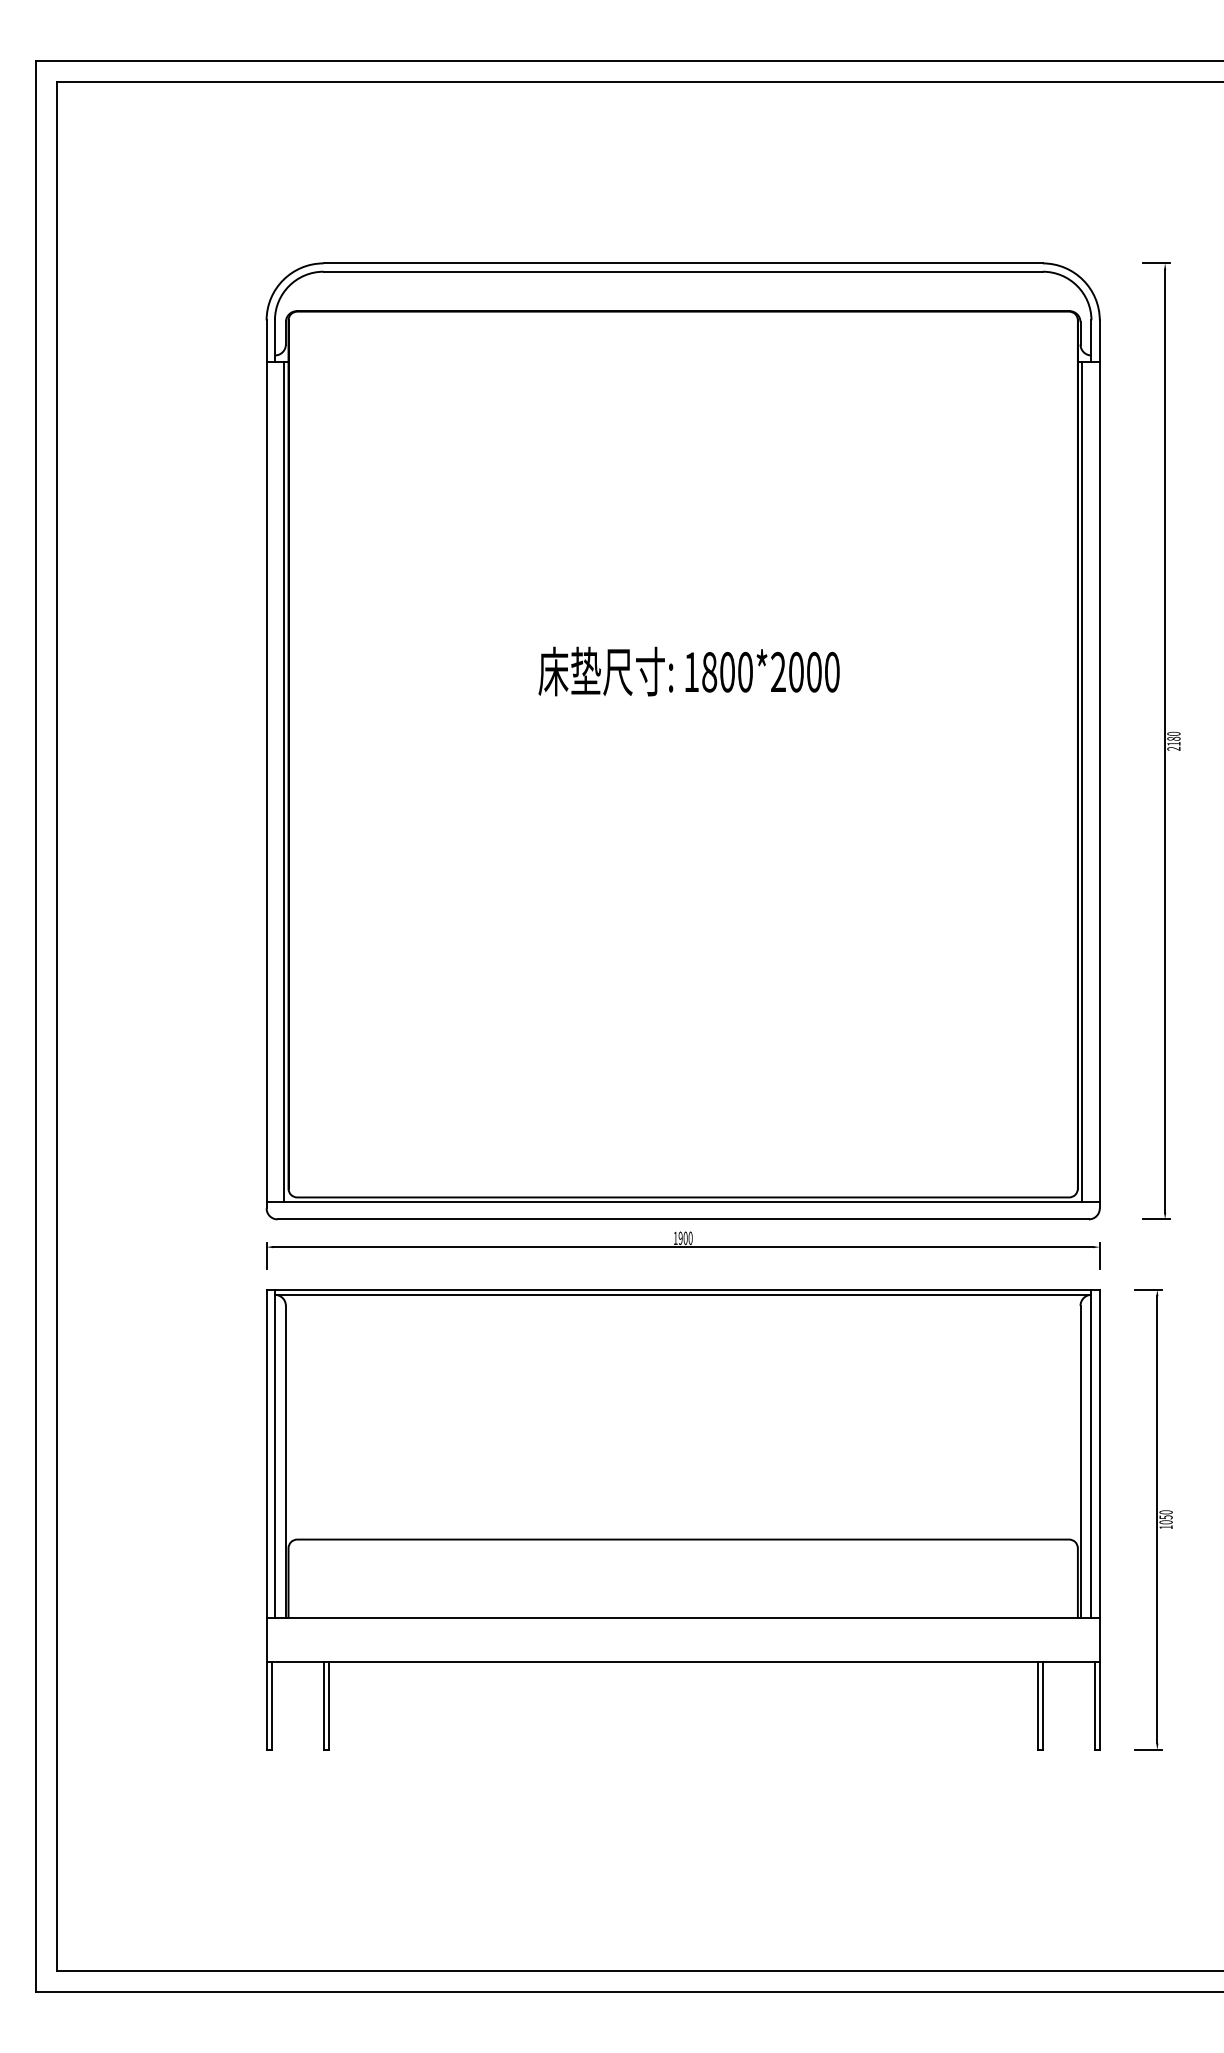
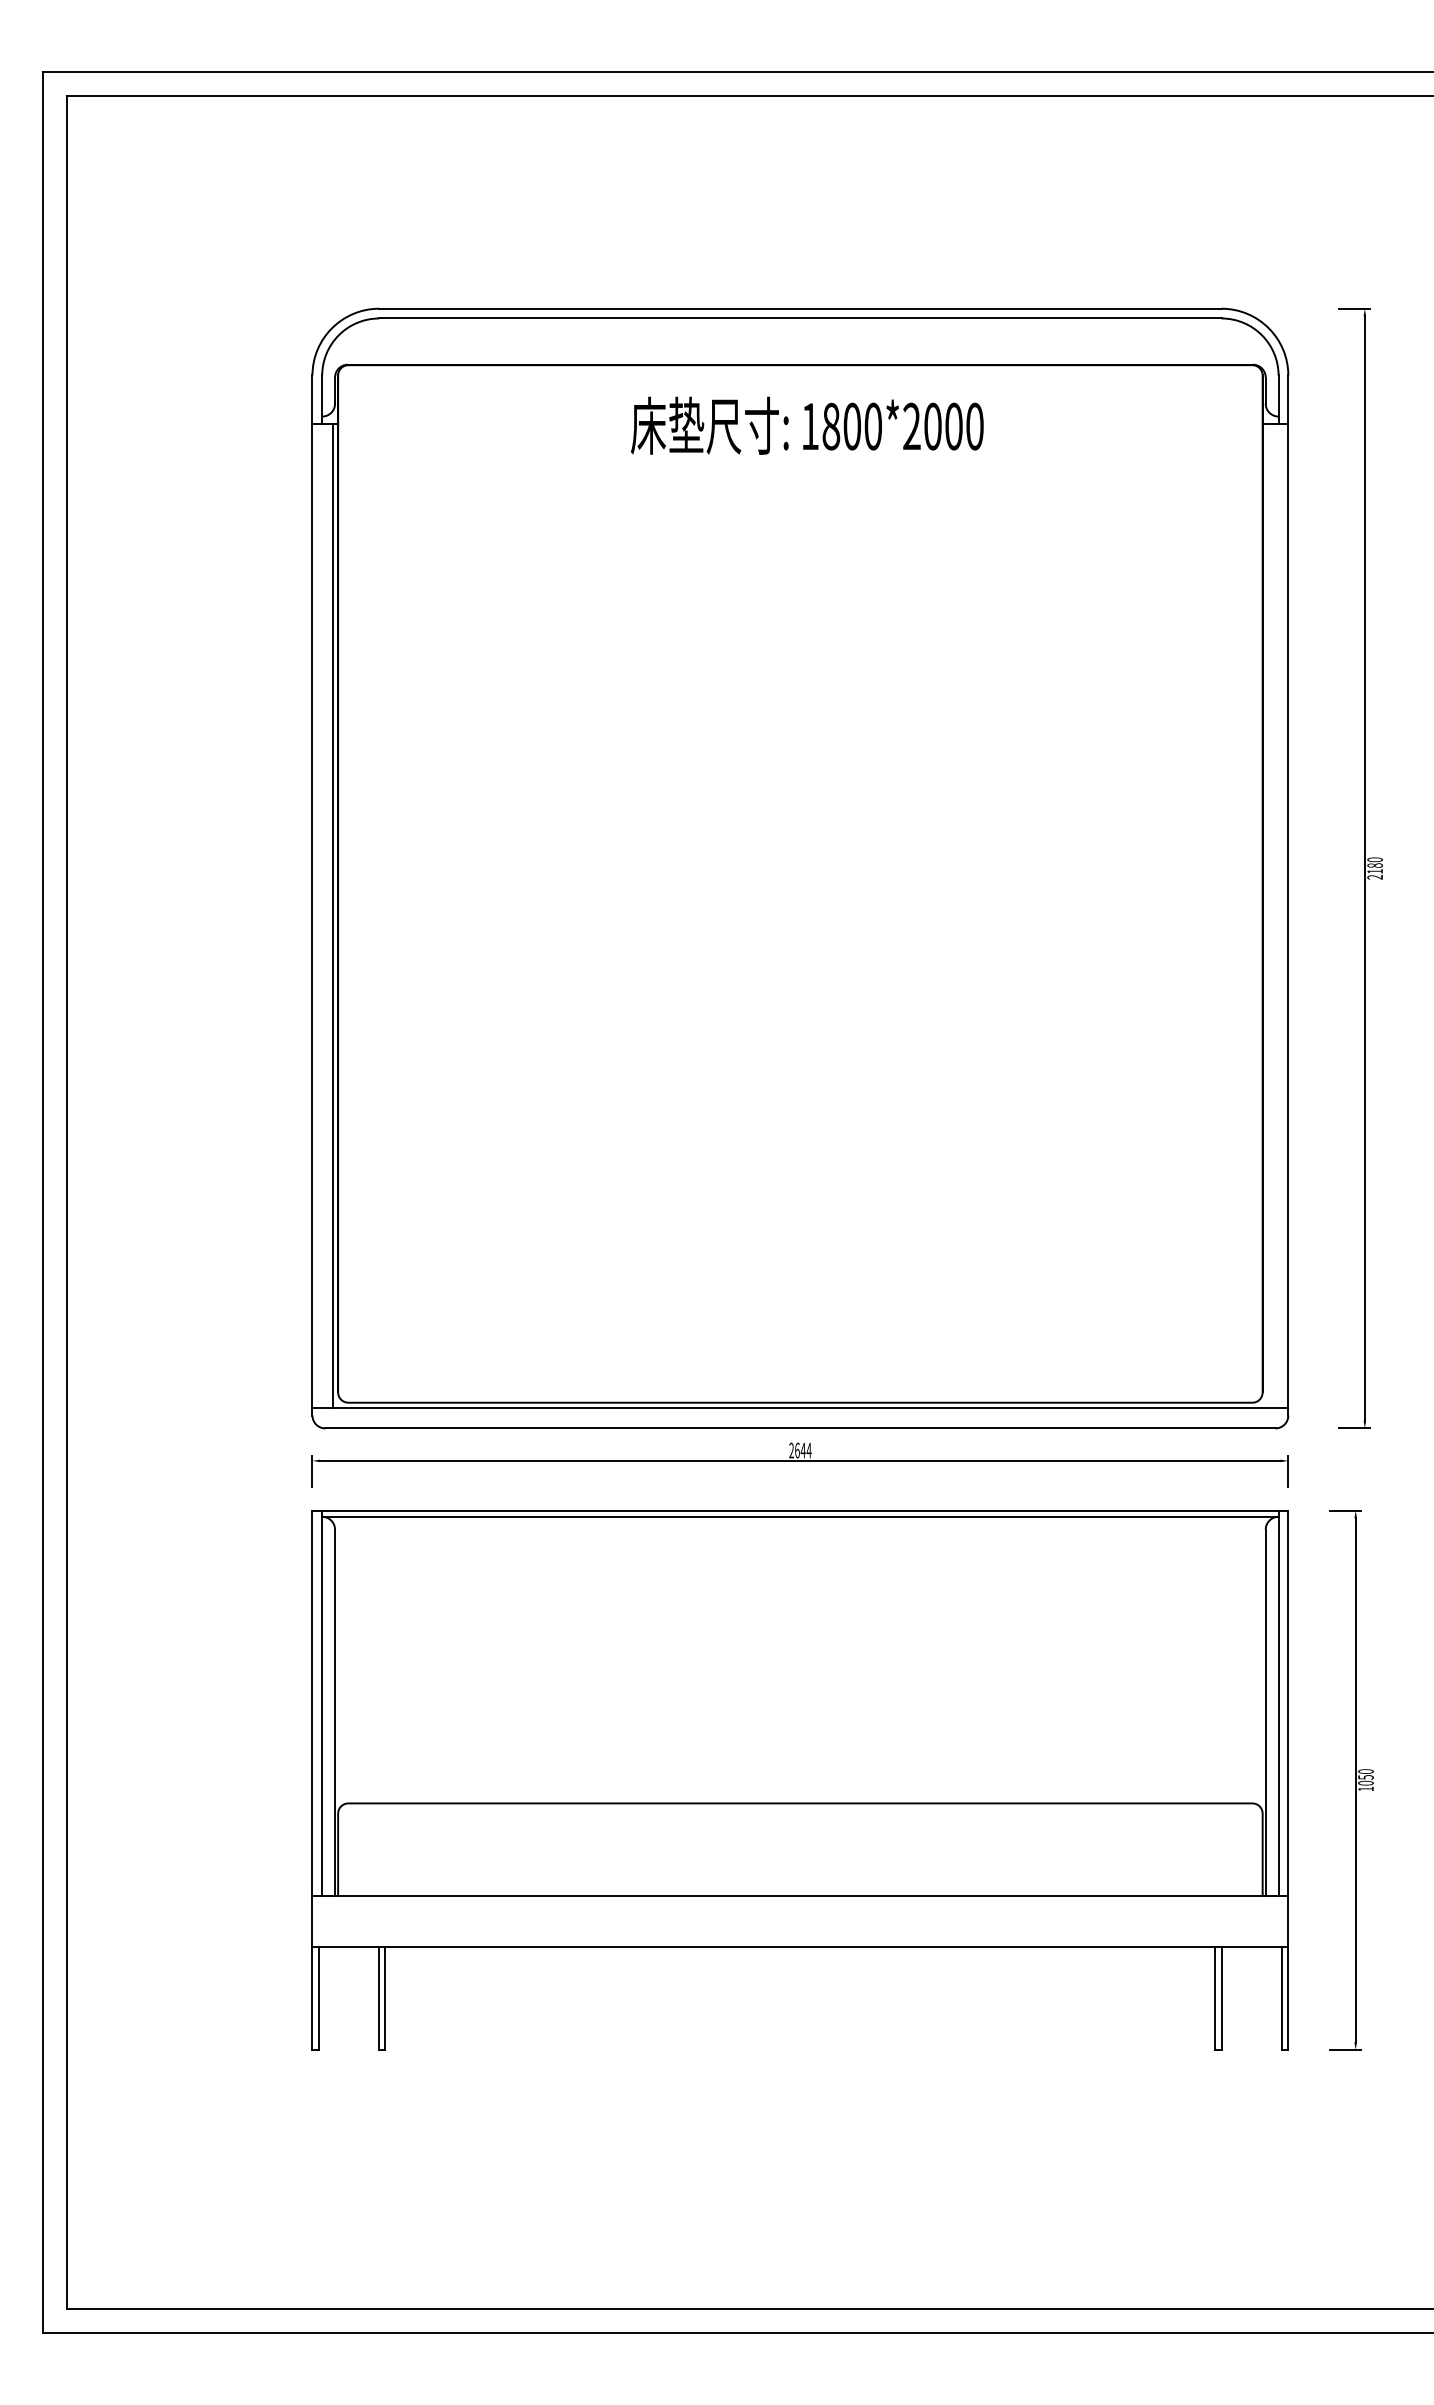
text: (689, 671) -> (807, 425), moved
line: (1082, 781) -> (1267, 915), removed
text: (683, 1238) -> (800, 1450), 1900 -> 2644

